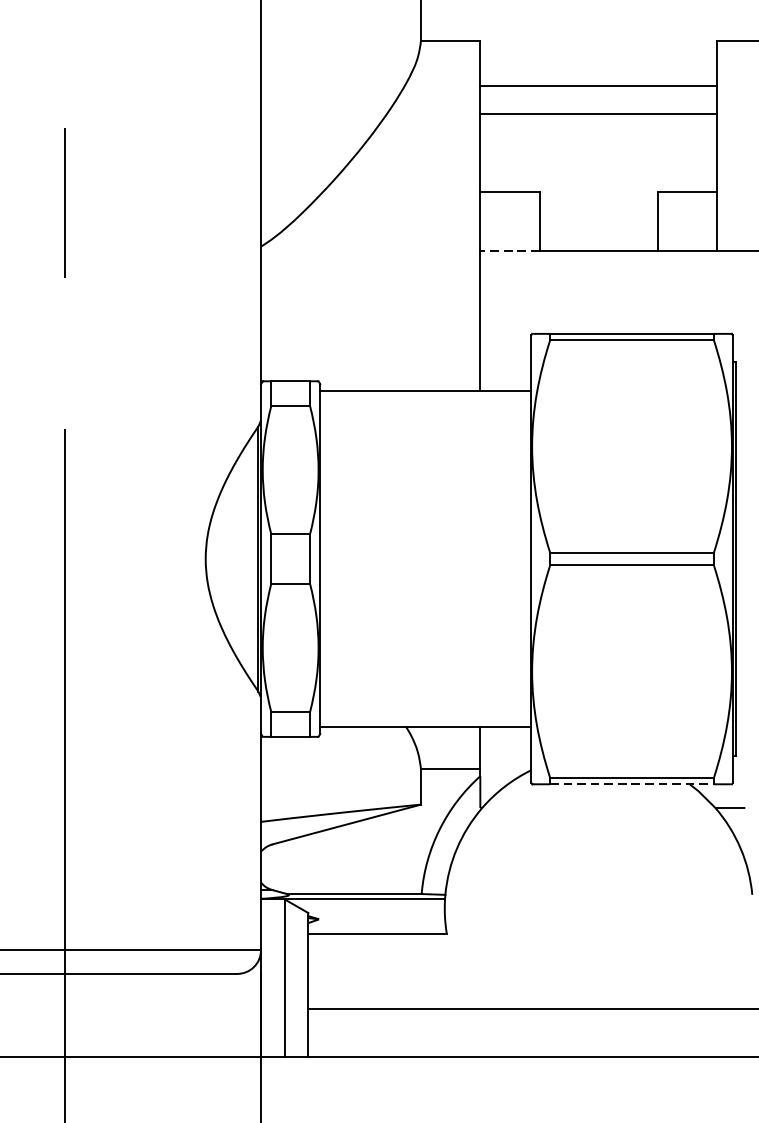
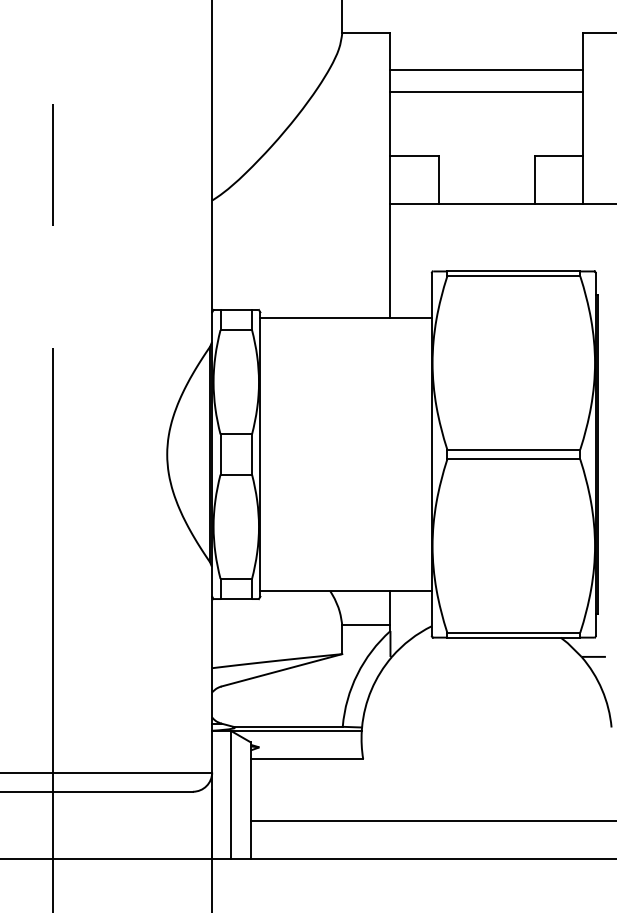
line: (509, 251) -> (414, 204), dashed -> solid
line: (632, 784) -> (514, 637), dashed -> solid

